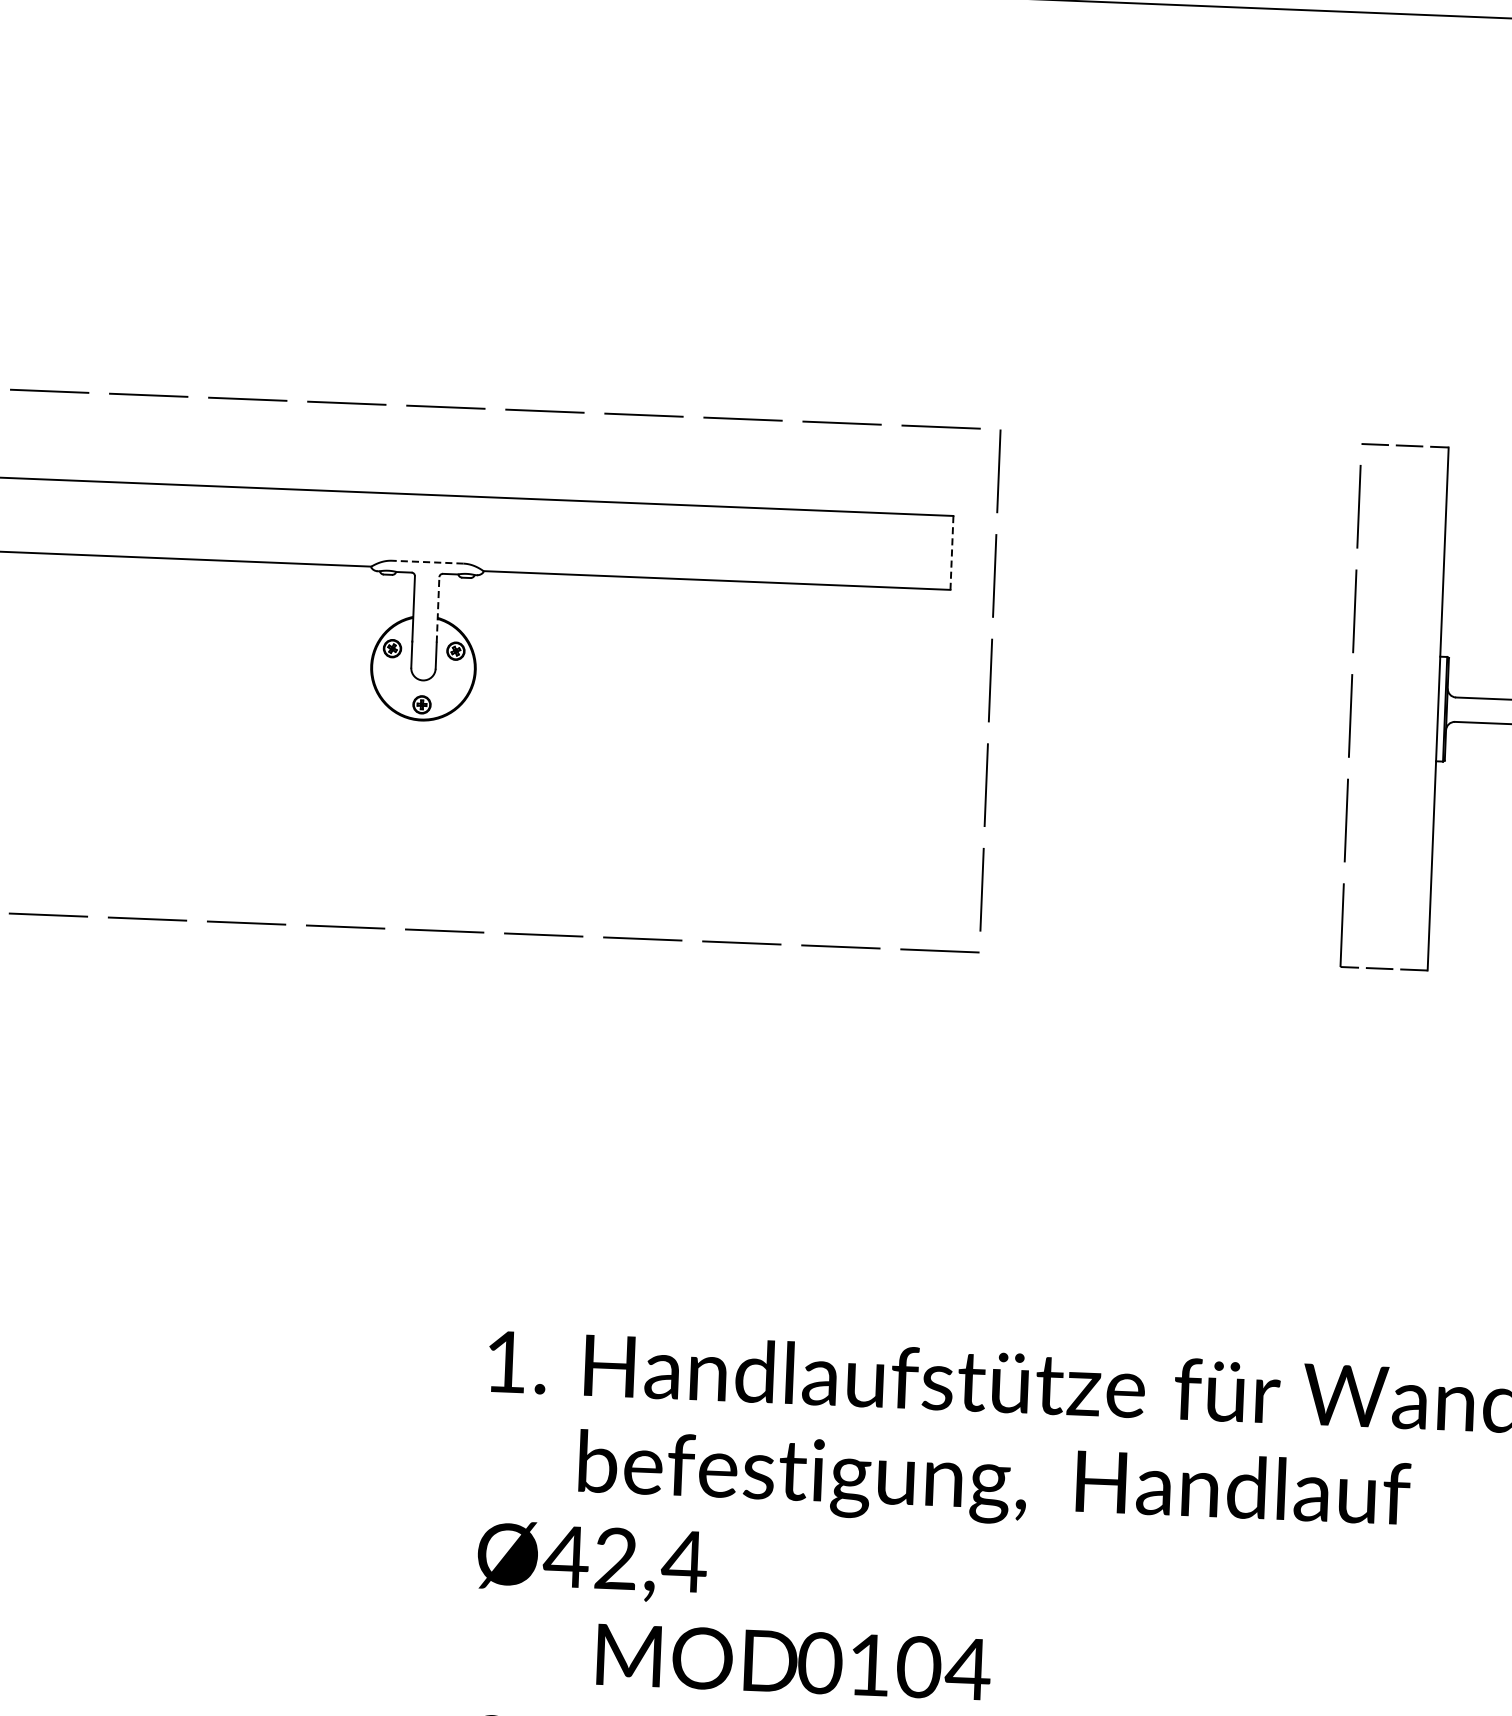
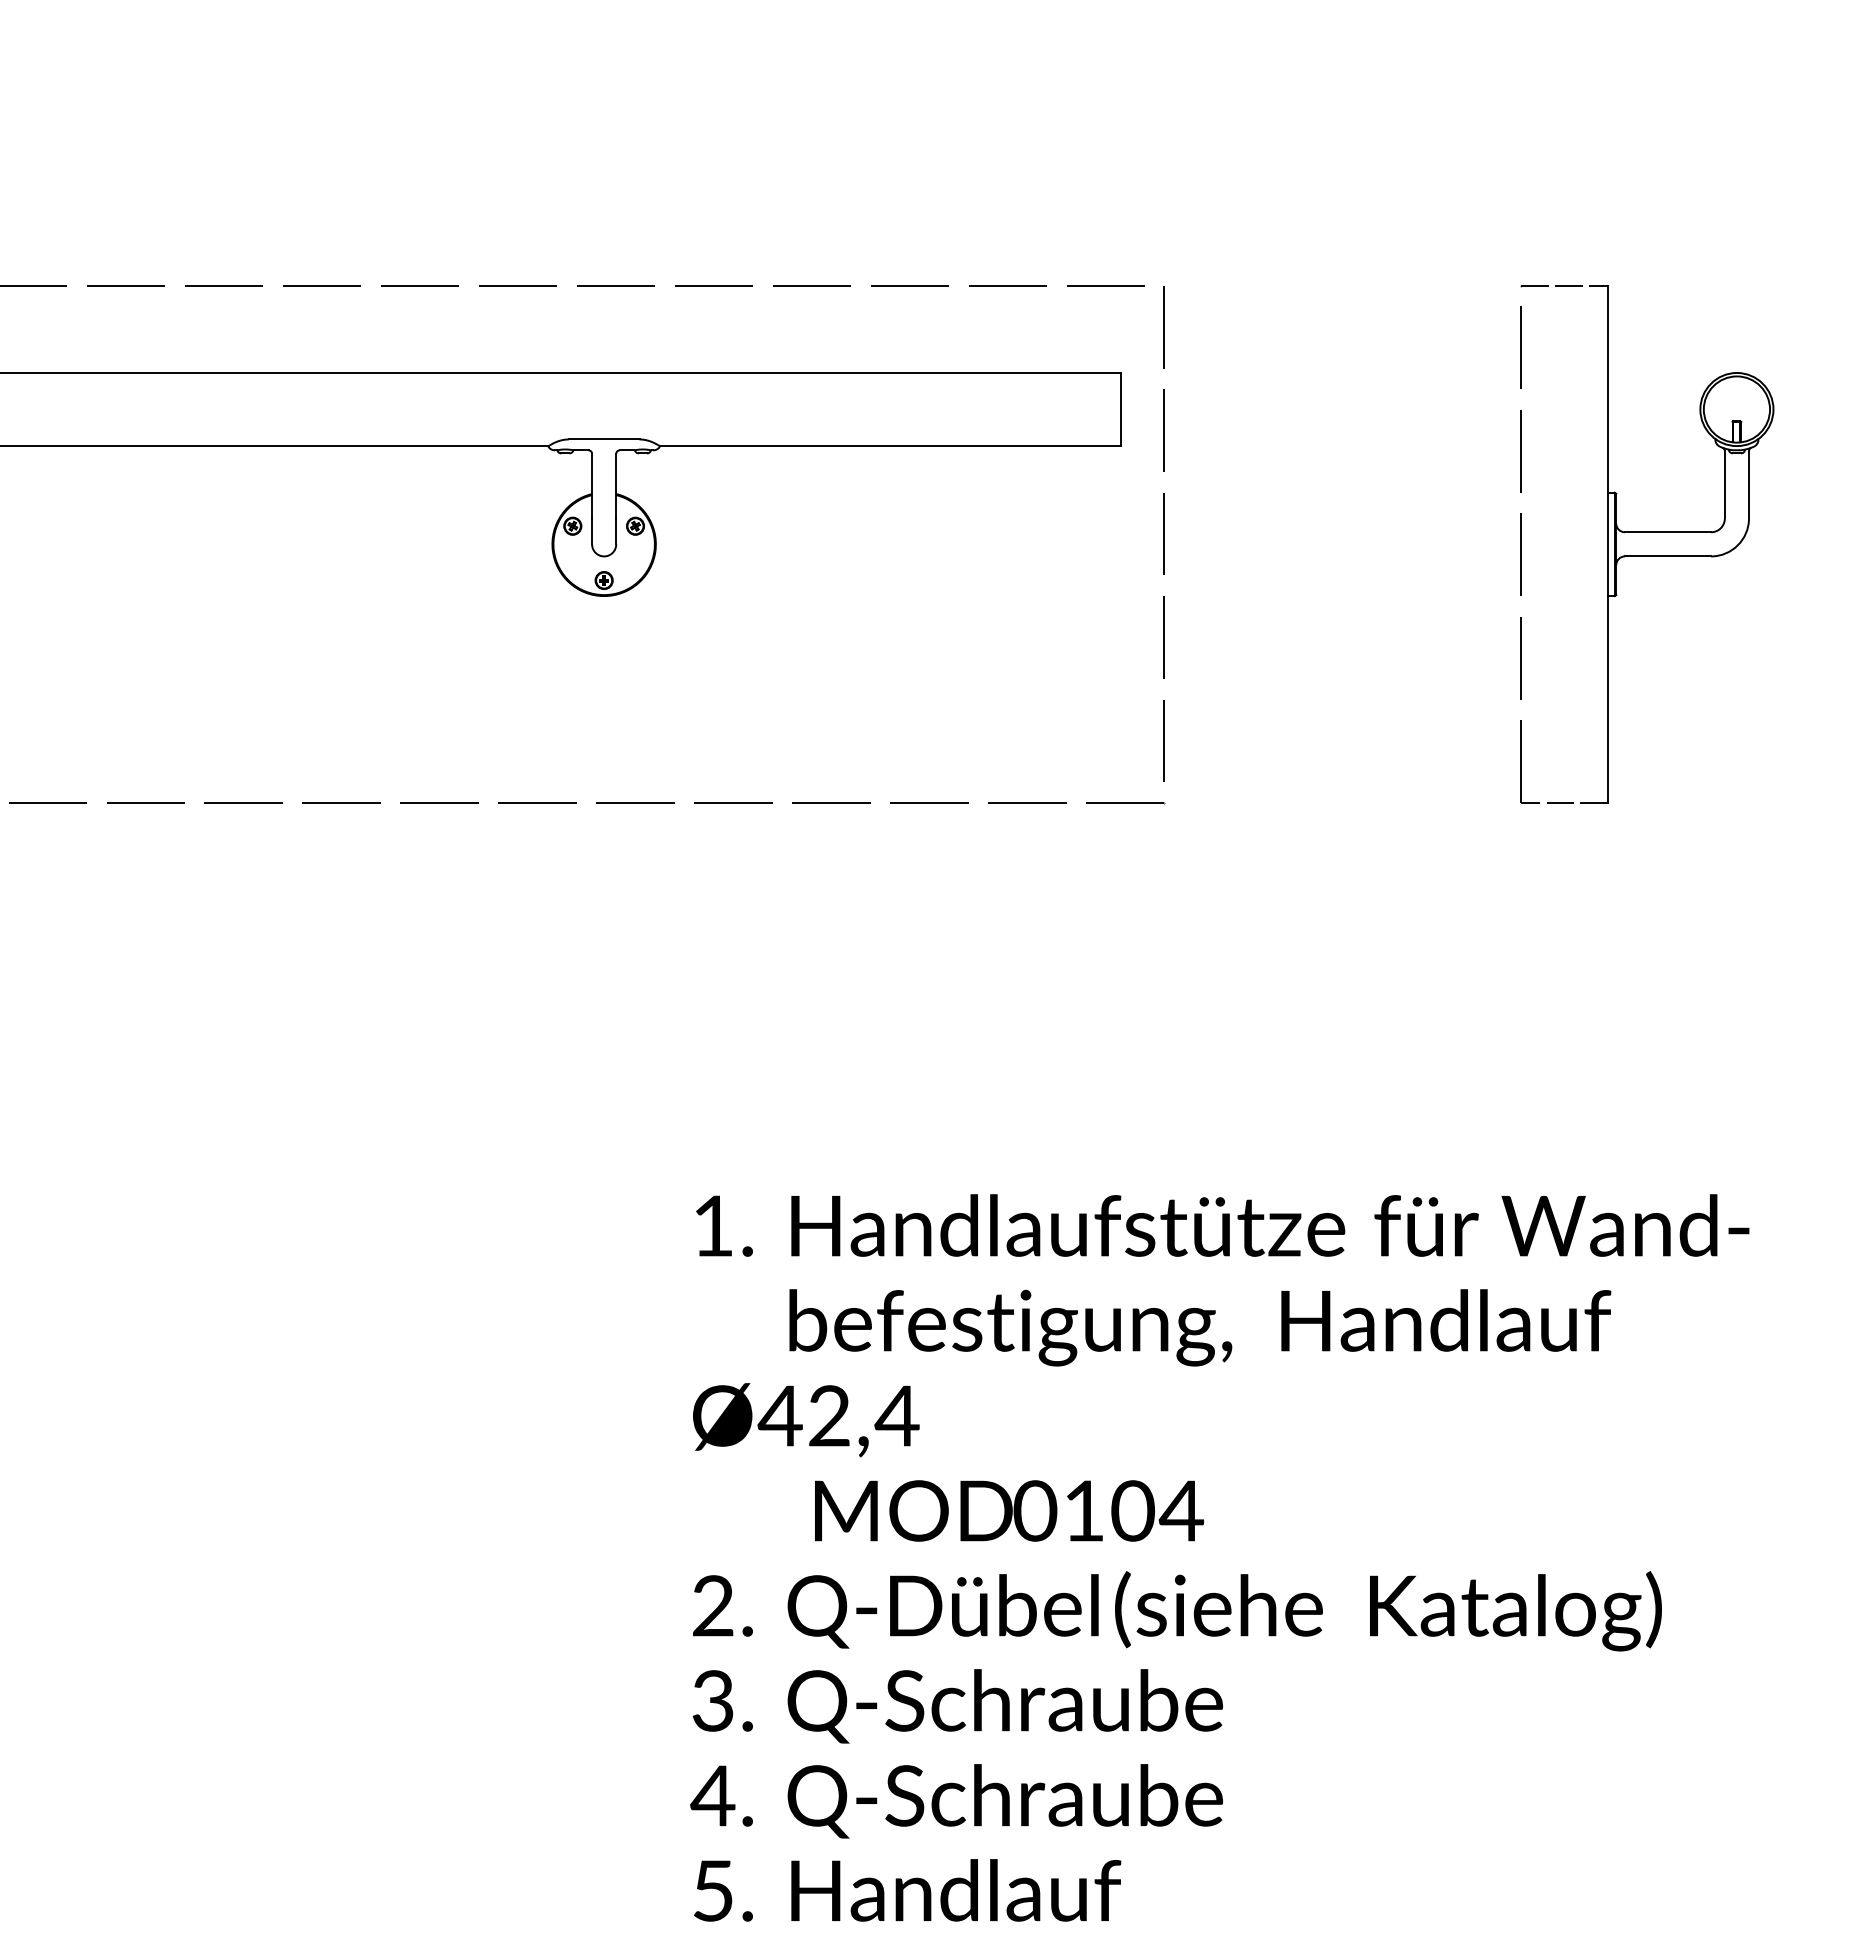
line: (952, 552) -> (1121, 409), dashed -> solid
line: (427, 562) -> (603, 439), dashed -> solid
line: (438, 609) -> (616, 485), dashed -> solid

